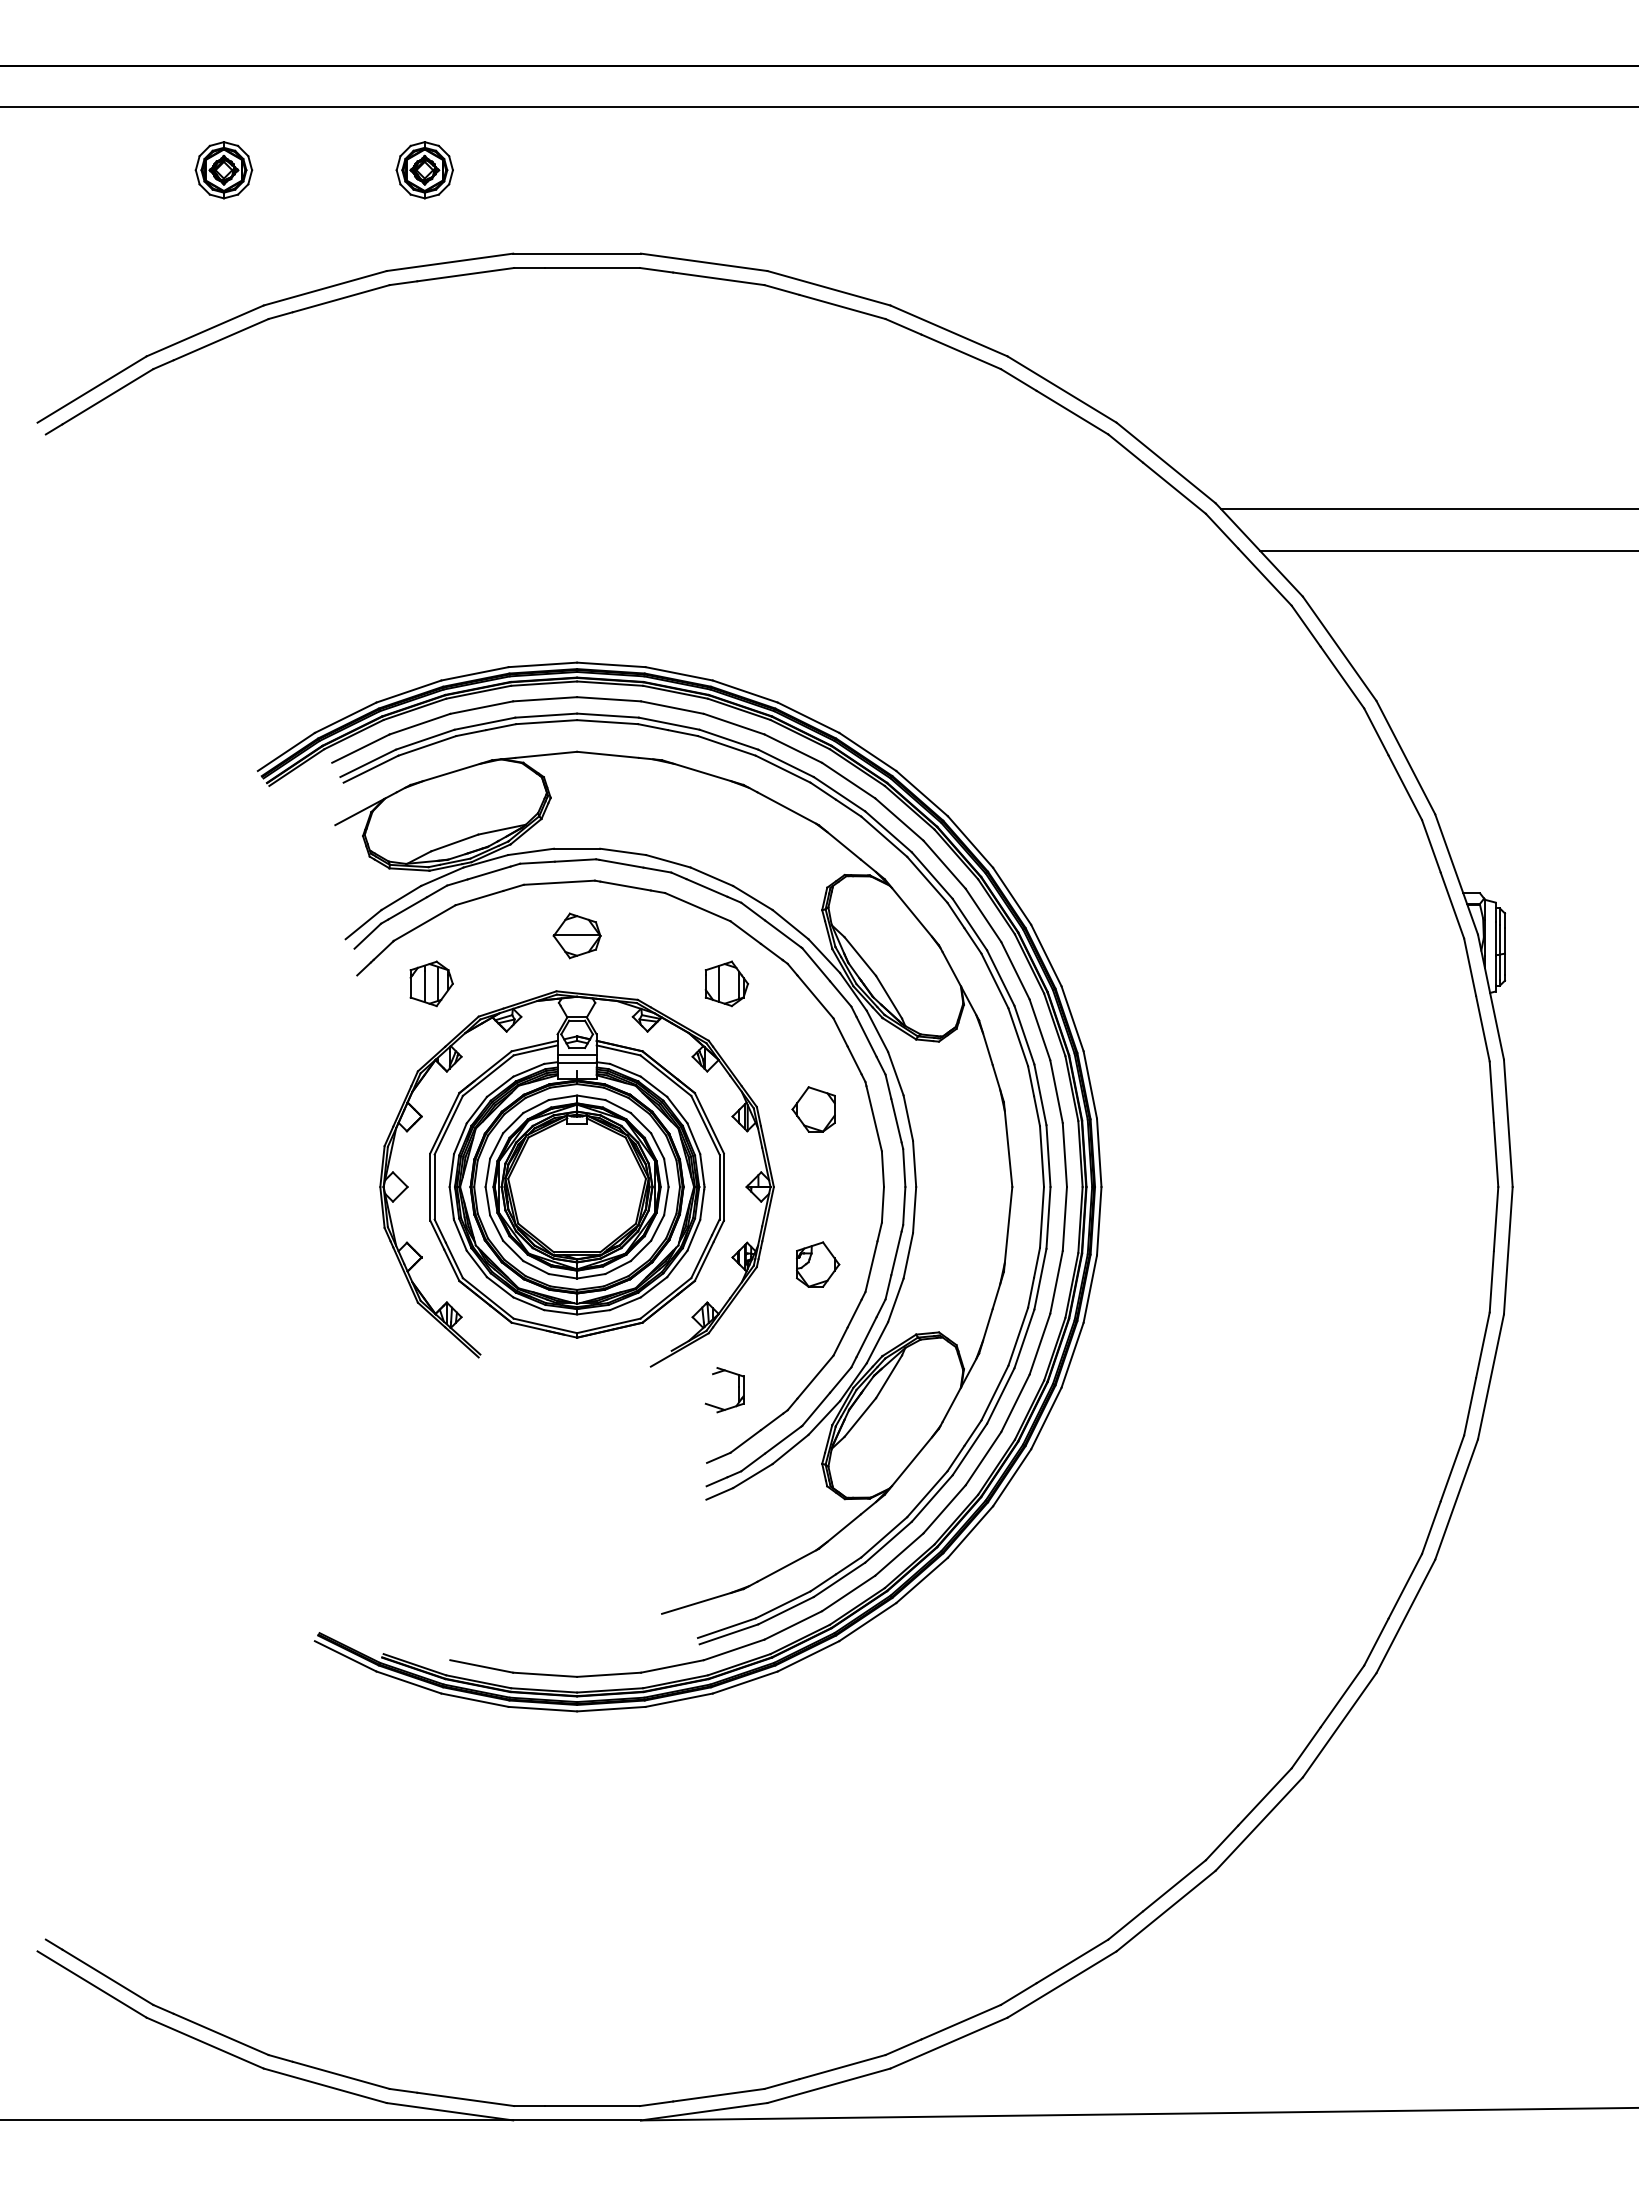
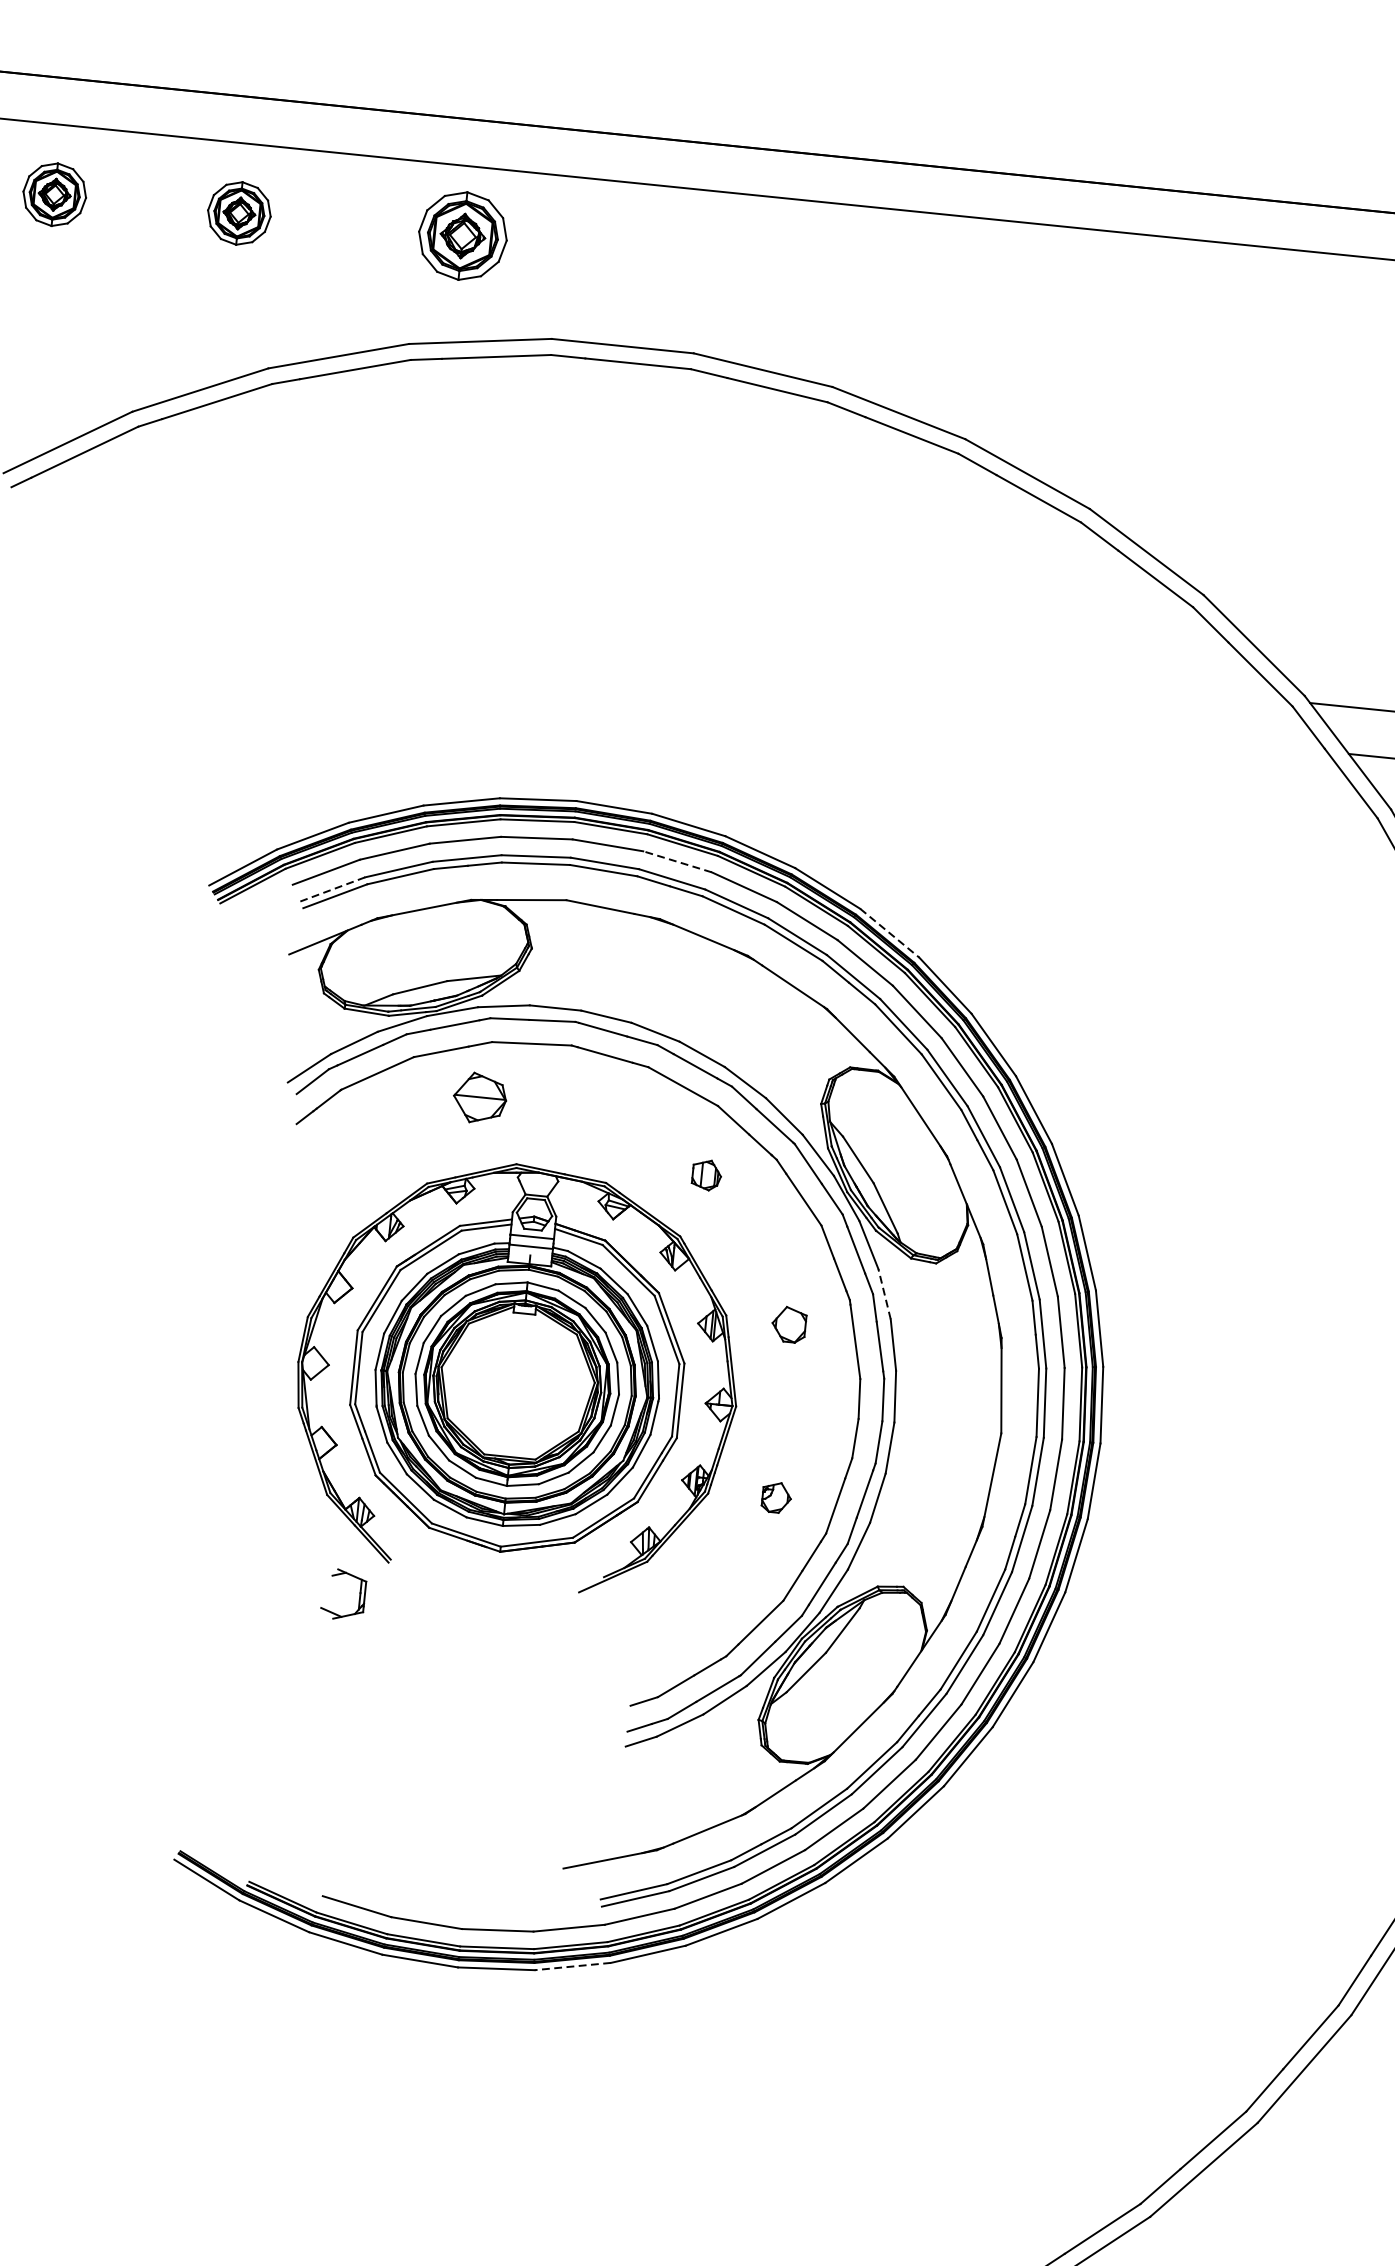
part: (57, 170) -> (54, 194), added
part: (424, 170) -> (462, 236), size x1.4
line: (671, 707) -> (676, 861), solid -> dashed
line: (868, 752) -> (890, 933), solid -> dashed
line: (368, 763) -> (333, 889), solid -> dashed
part: (576, 935) -> (479, 1097), moved
part: (431, 983) -> (378, 1141), removed
part: (726, 983) -> (706, 1174), size x0.6
line: (895, 1073) -> (884, 1293), solid -> dashed
part: (813, 1109) -> (788, 1324), size x0.7
part: (818, 1264) -> (777, 1497), size x0.6
part: (738, 1390) -> (359, 1596), moved
line: (678, 1700) -> (572, 1966), solid -> dashed

